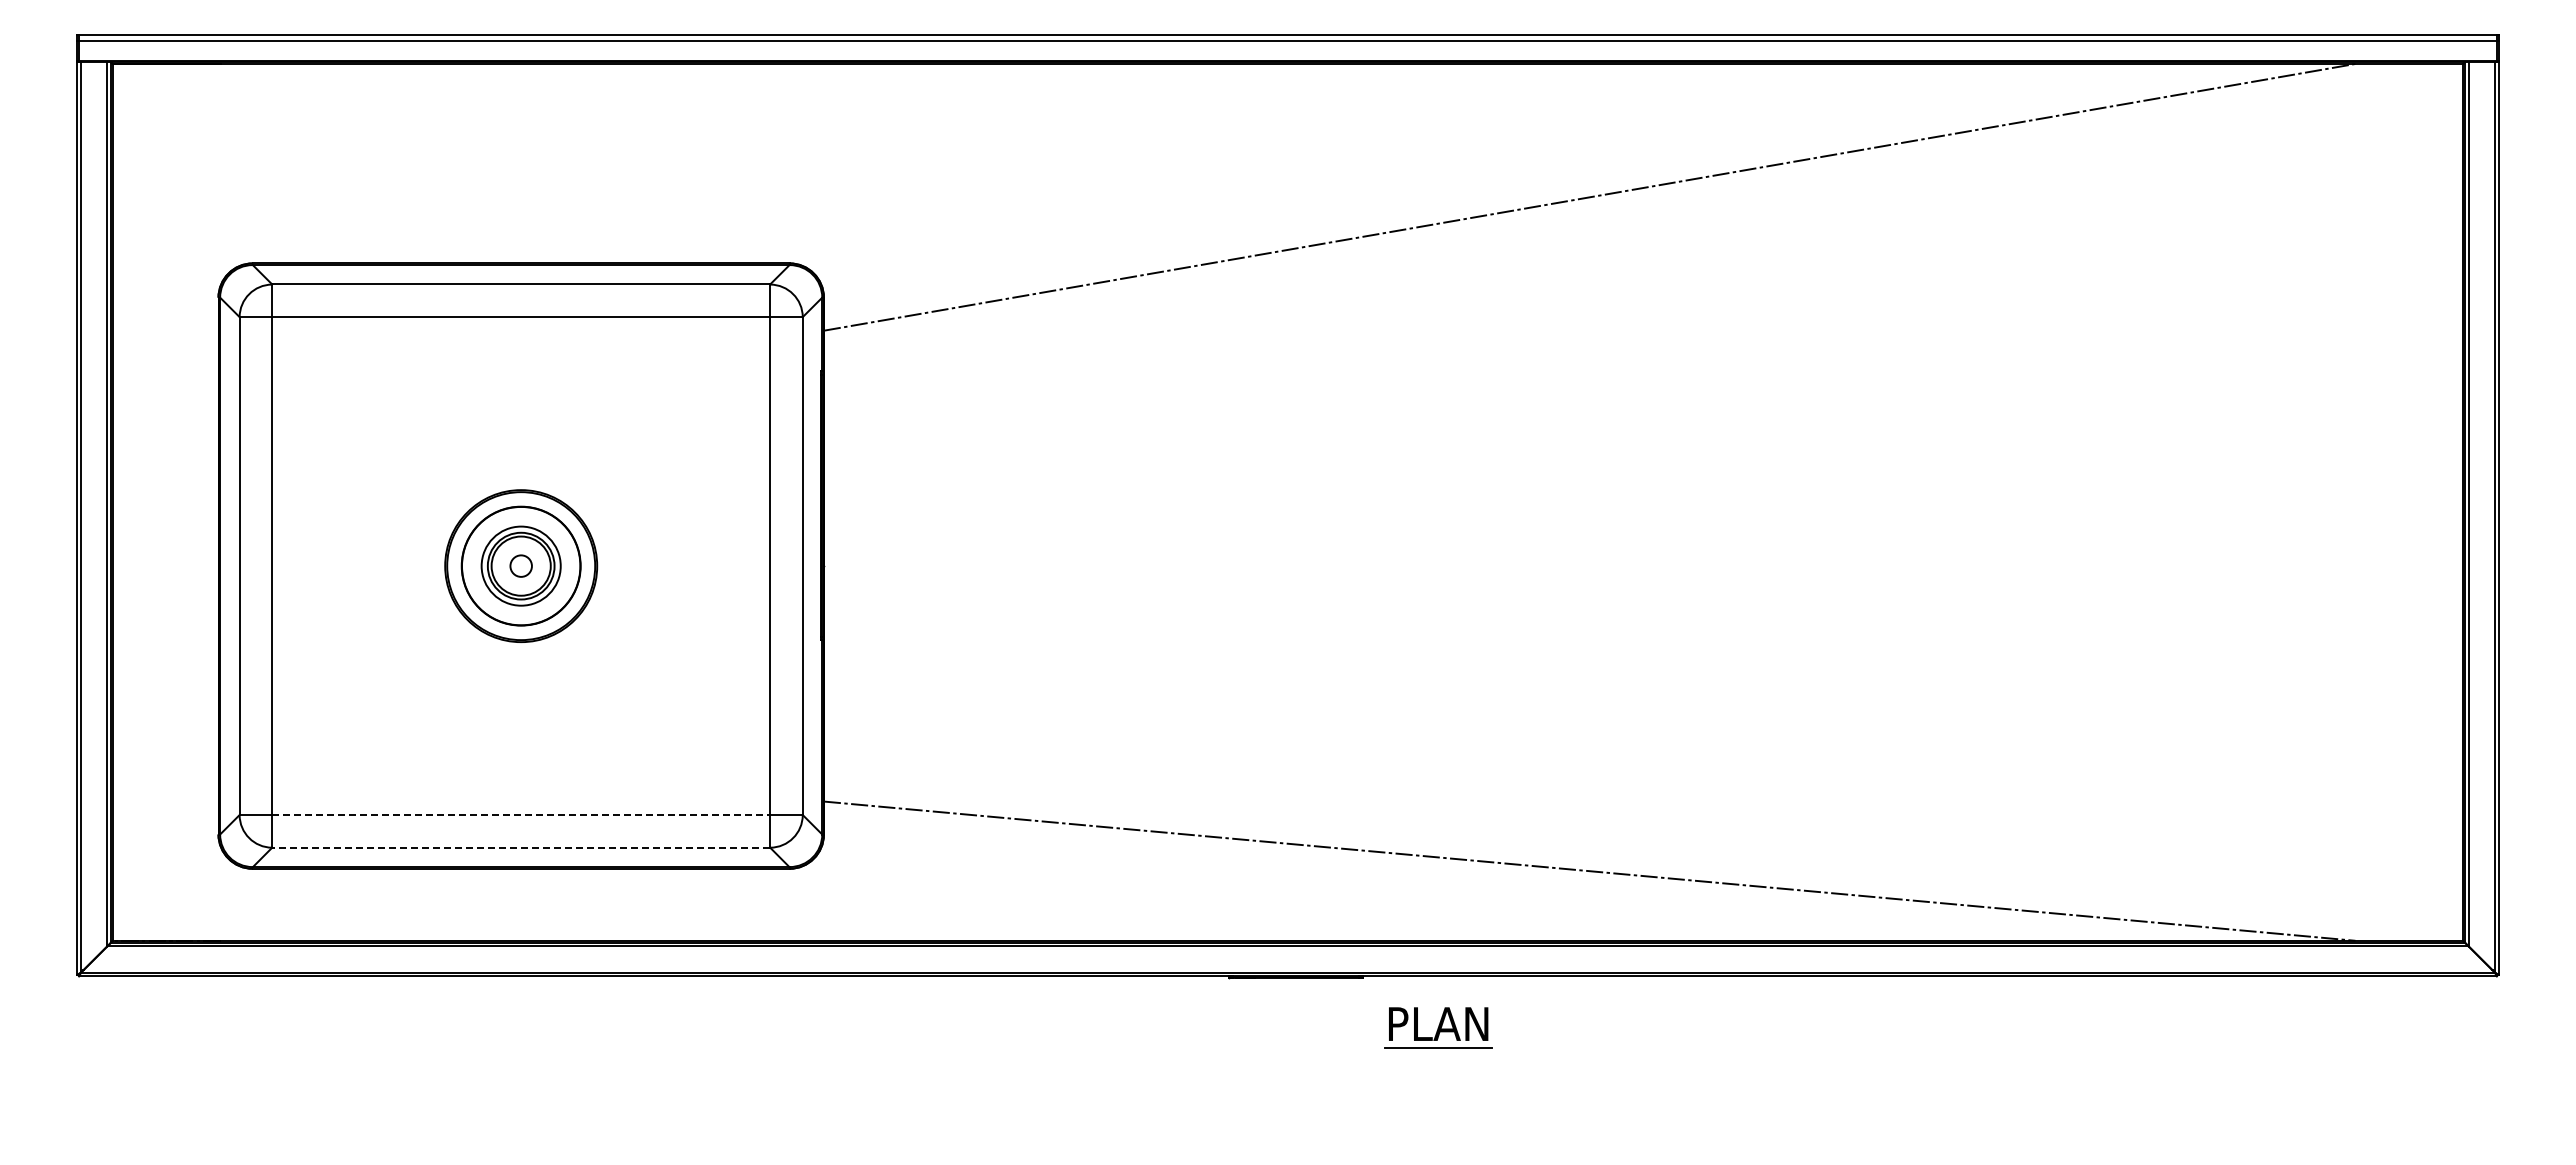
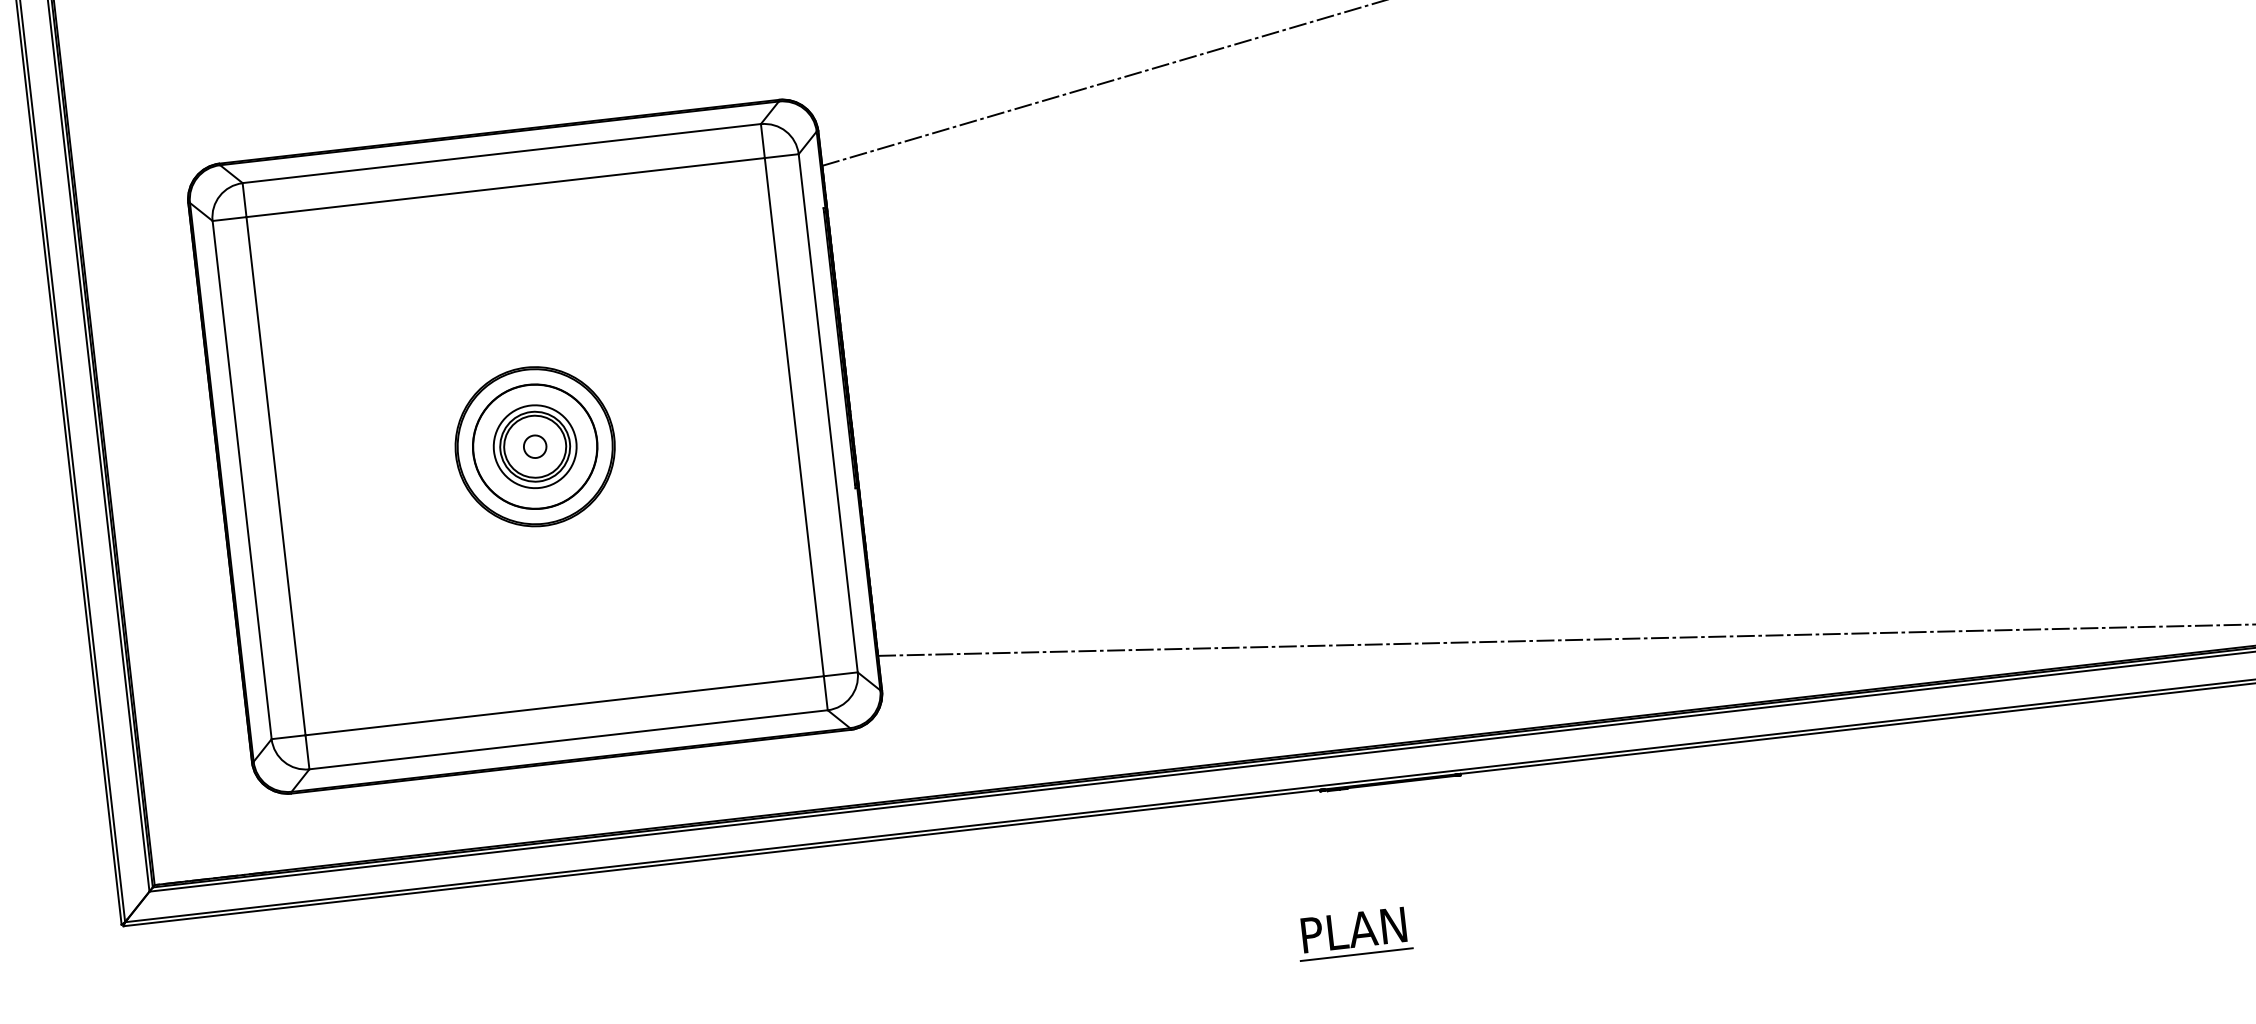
line: (521, 815) -> (565, 706), dashed -> solid
line: (520, 847) -> (567, 739), dashed -> solid
part: (1438, 1027) -> (1354, 933), moved

